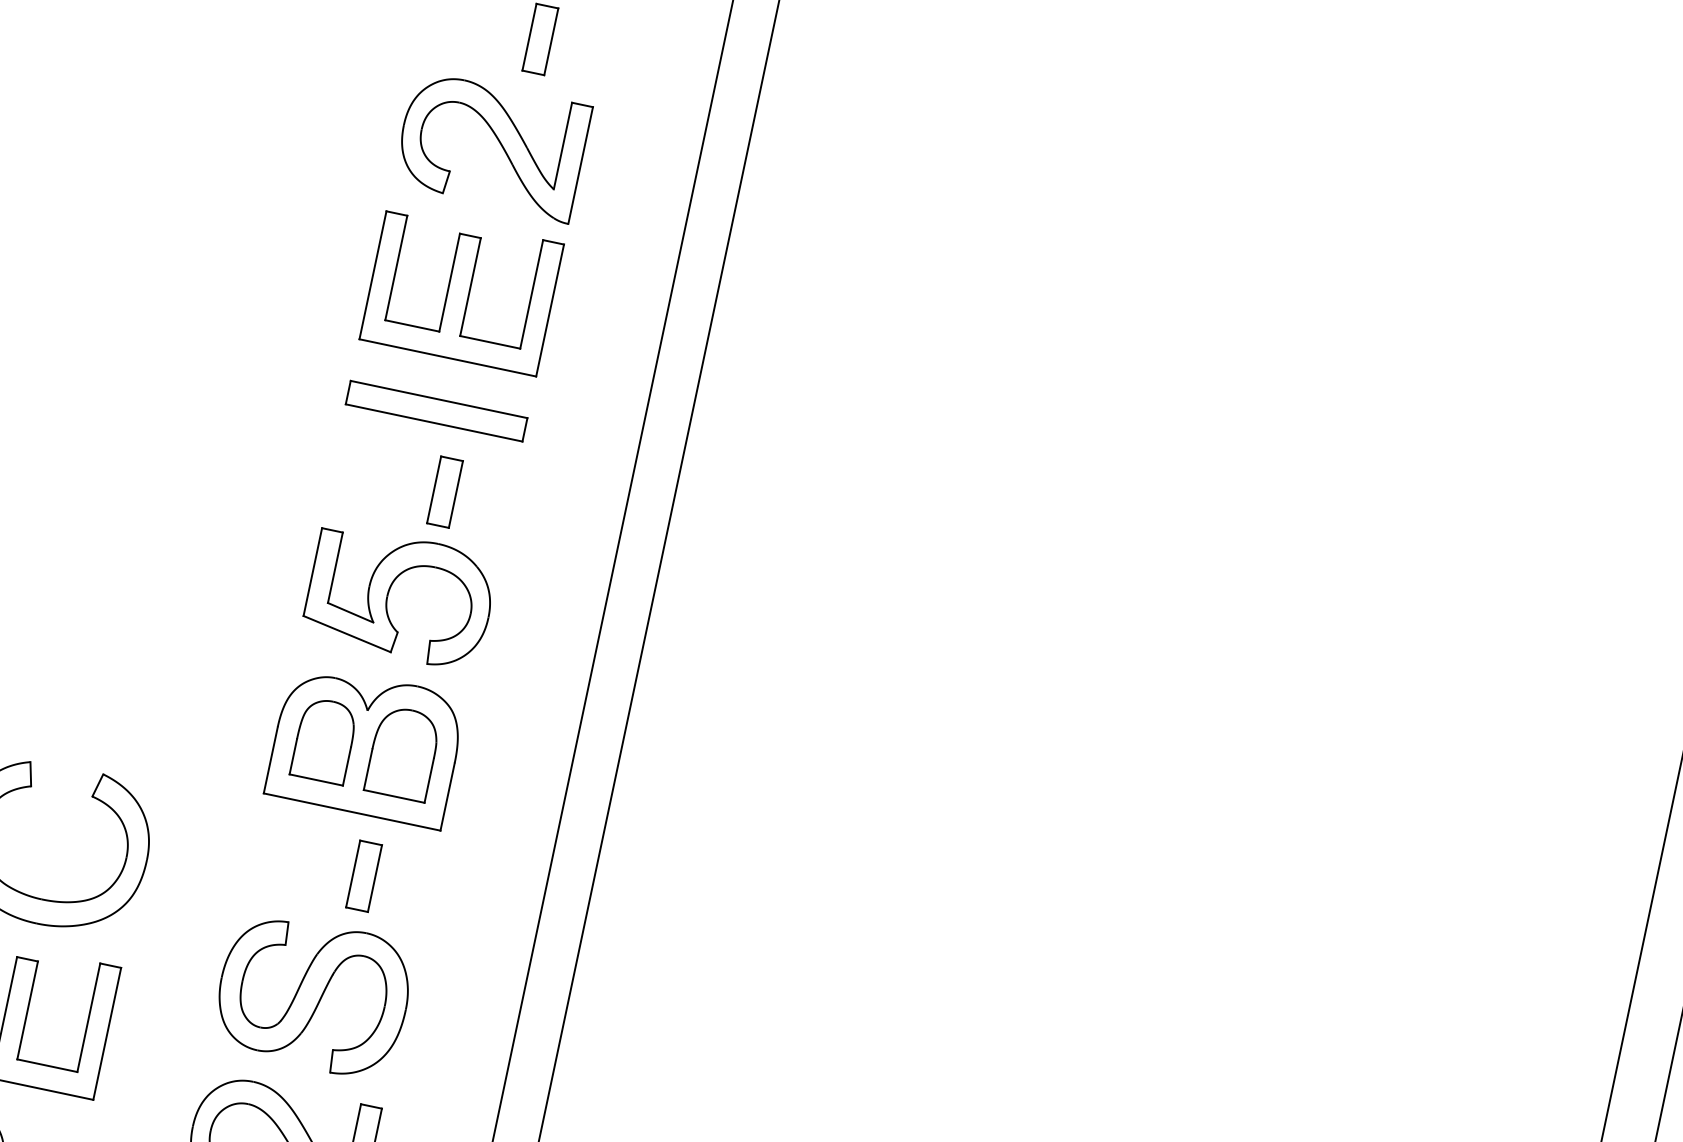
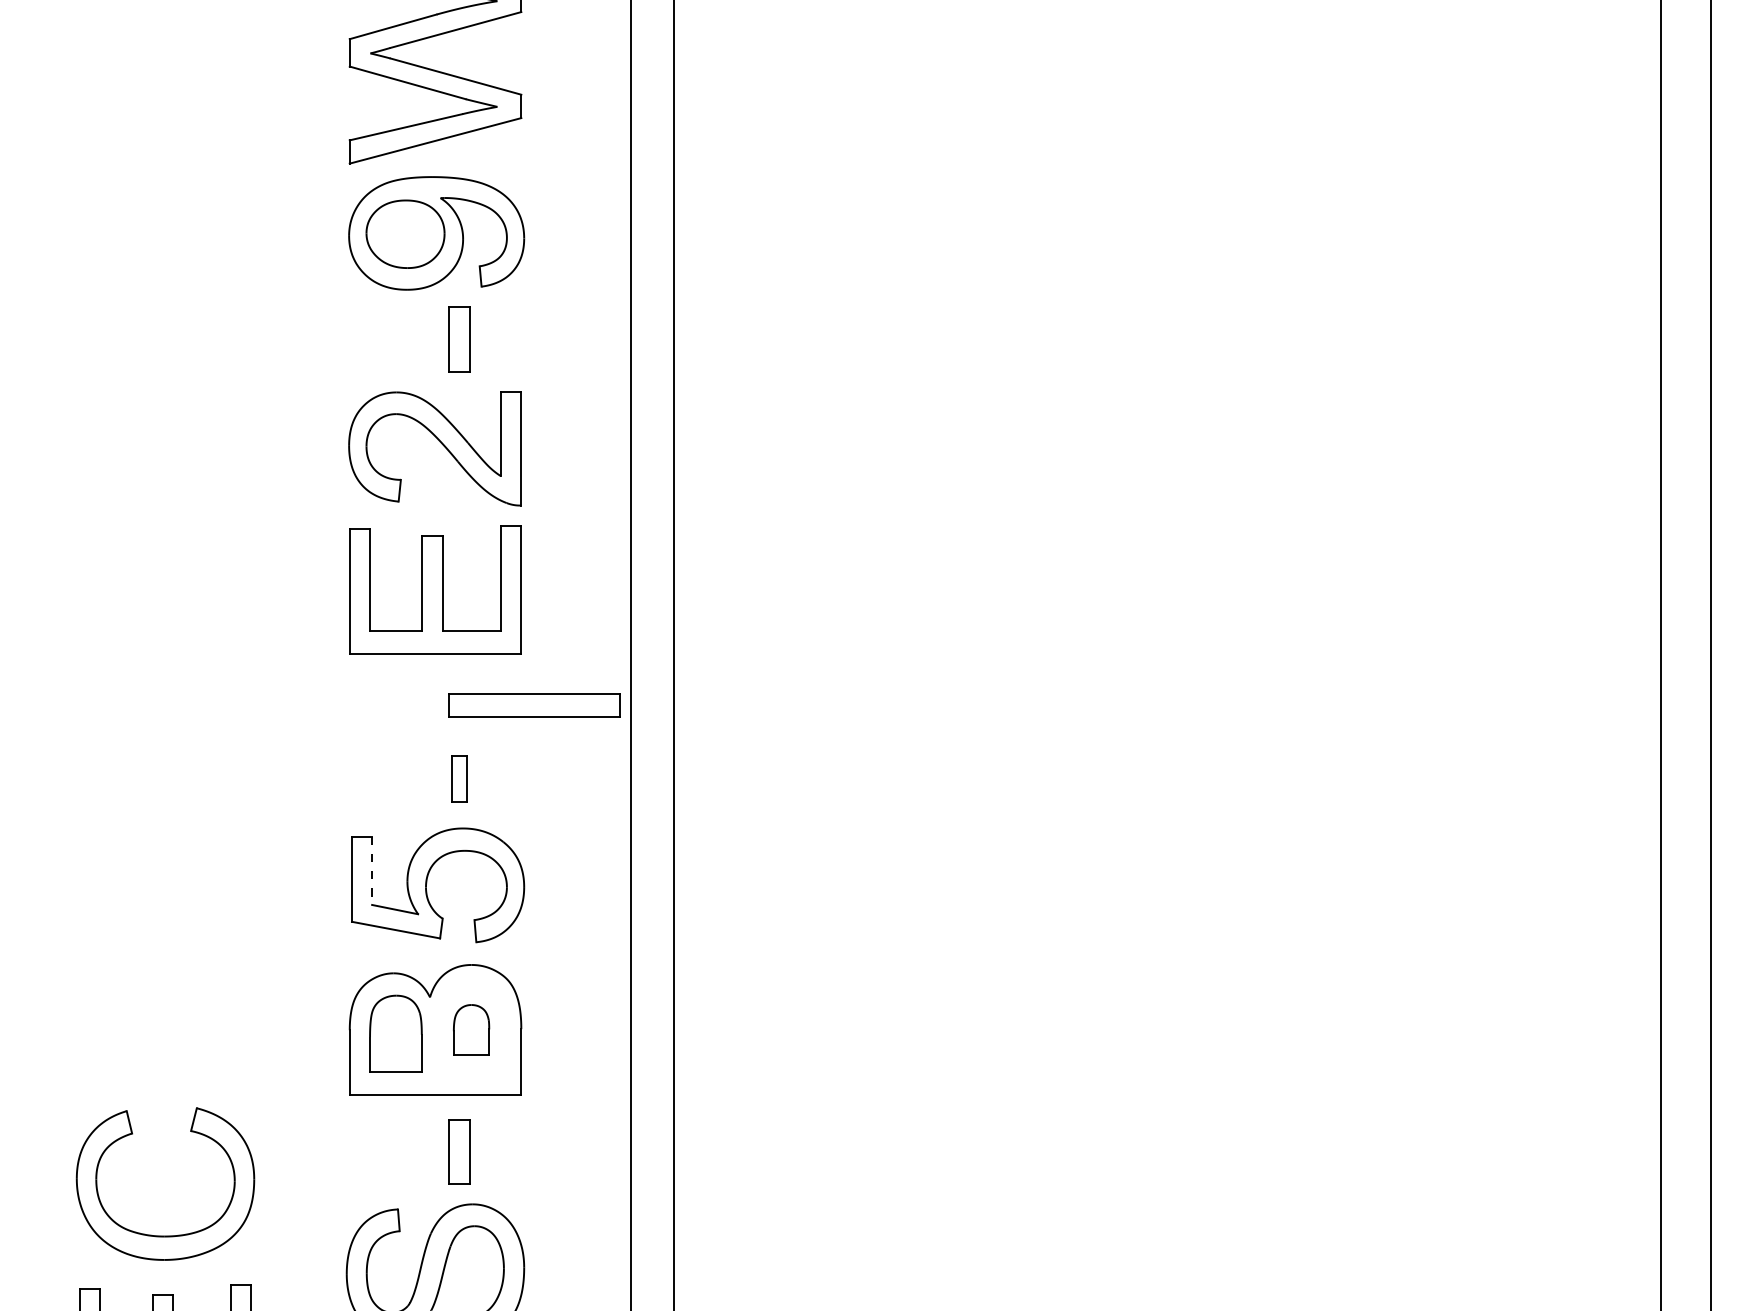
part: (436, 411) -> (534, 705), moved
part: (445, 491) -> (459, 778), size x0.7
line: (335, 568) -> (372, 871), solid -> dashed
part: (403, 752) -> (471, 1029), size x0.6

